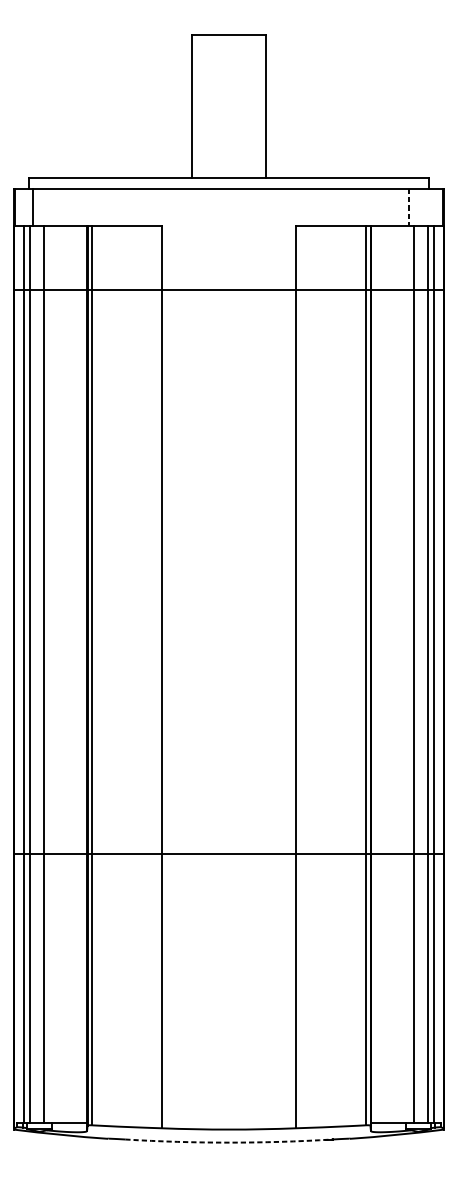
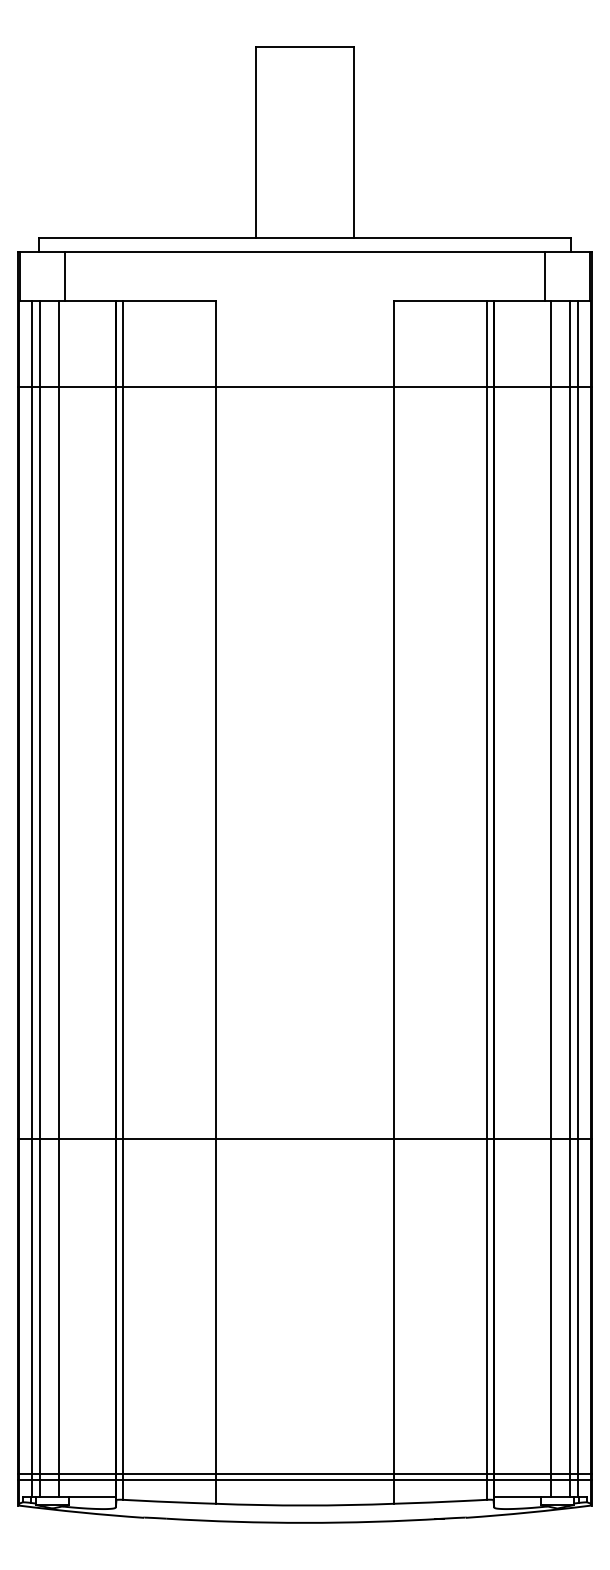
line: (32, 207) -> (65, 276), moved
line: (408, 207) -> (544, 276), dashed -> solid
line: (228, 1106) -> (304, 1474), added
line: (228, 1110) -> (304, 1480), added
arc: (228, 1142) -> (304, 1522), dashed -> solid

